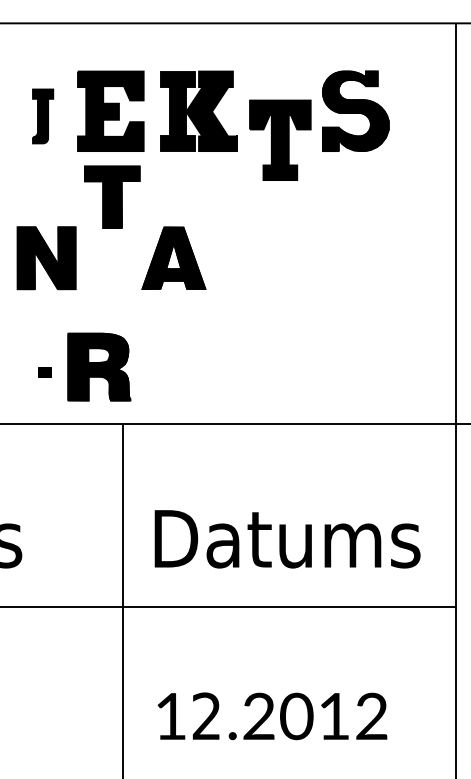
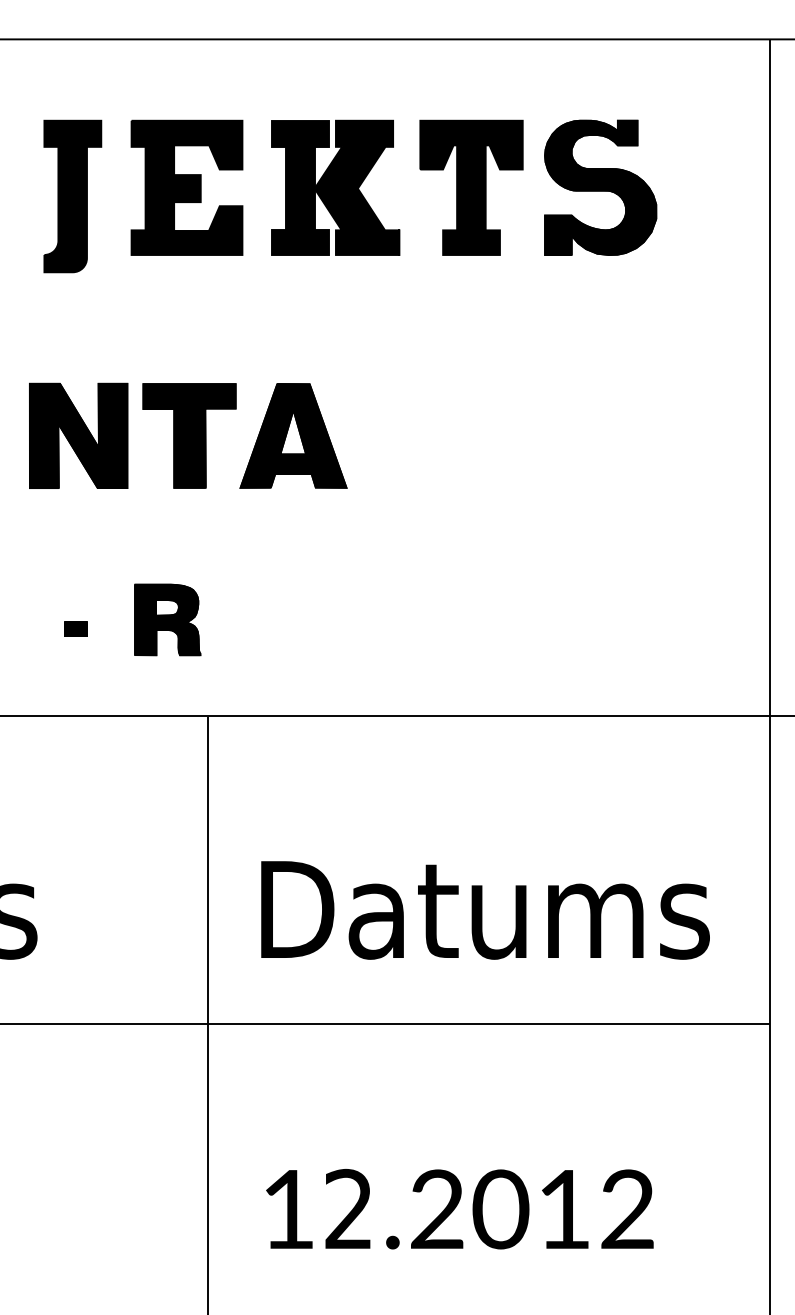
part: (42, 116) -> (71, 196), size x1.67
part: (280, 139) -> (471, 186), moved
part: (112, 196) -> (189, 434), moved
part: (99, 367) -> (167, 620), size x0.62

